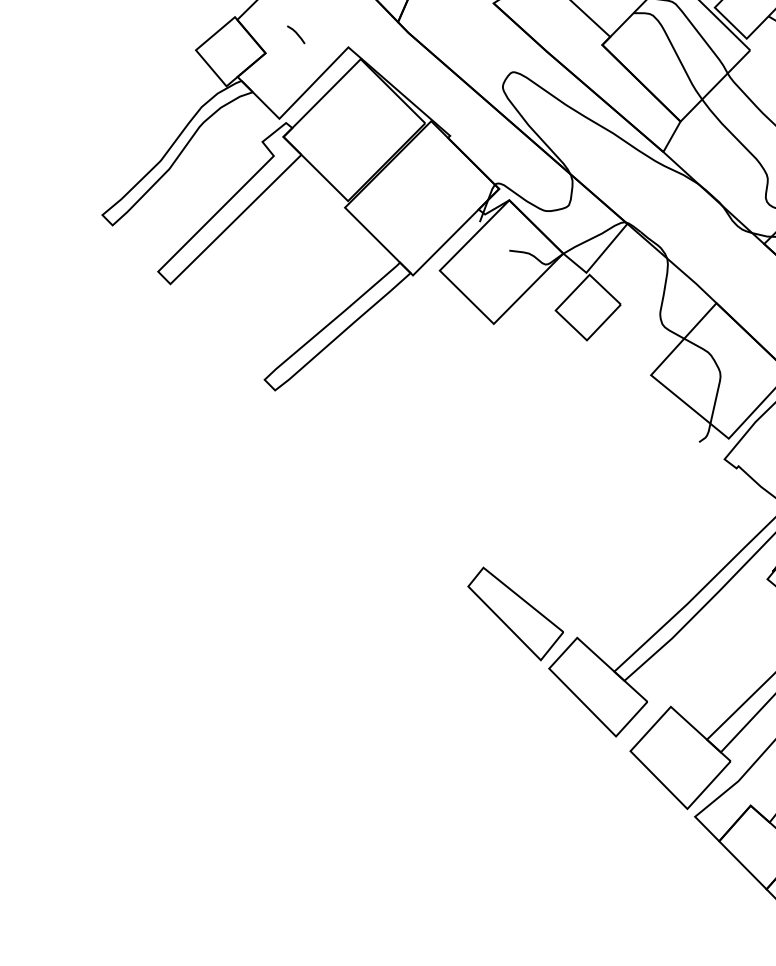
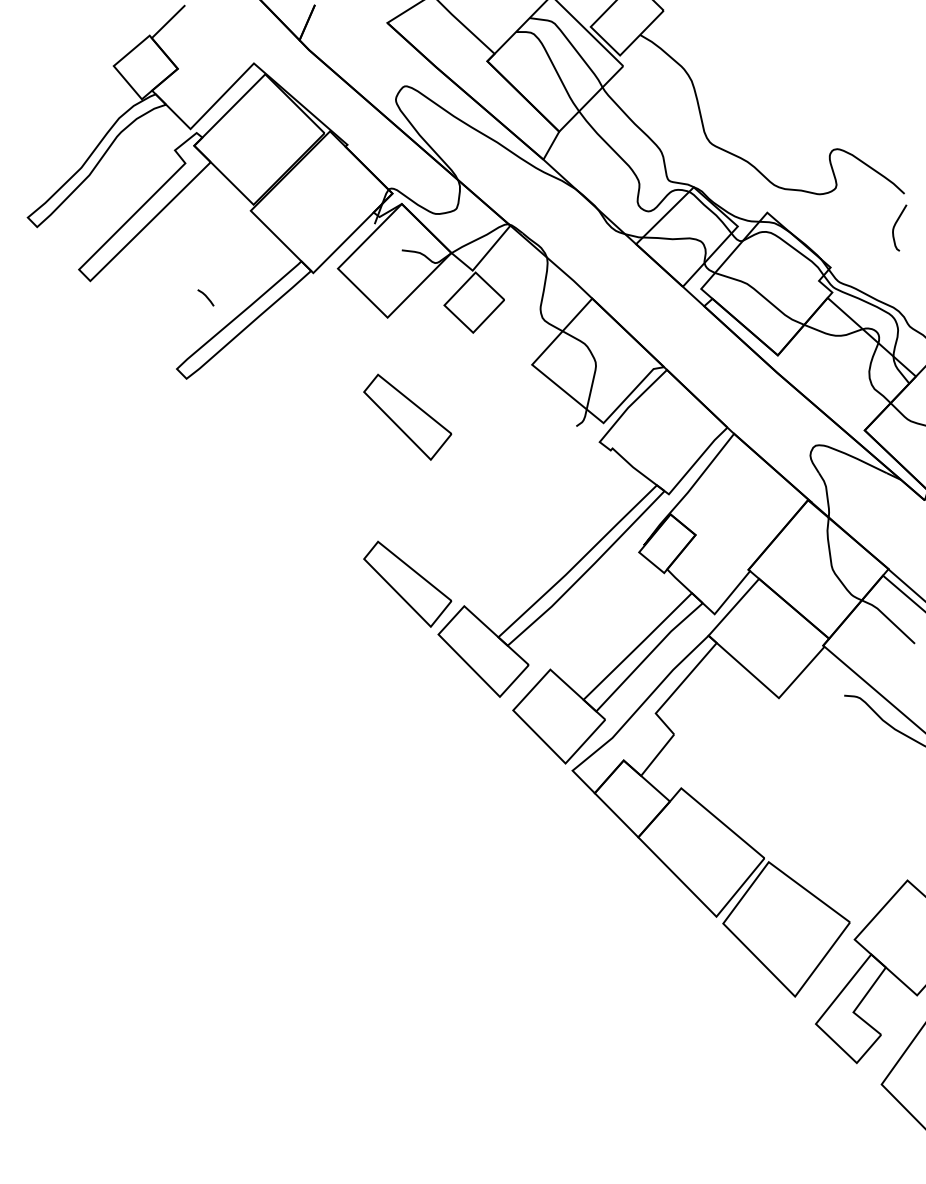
line: (295, 33) -> (205, 296), moved
part: (515, 431) -> (407, 416), added

